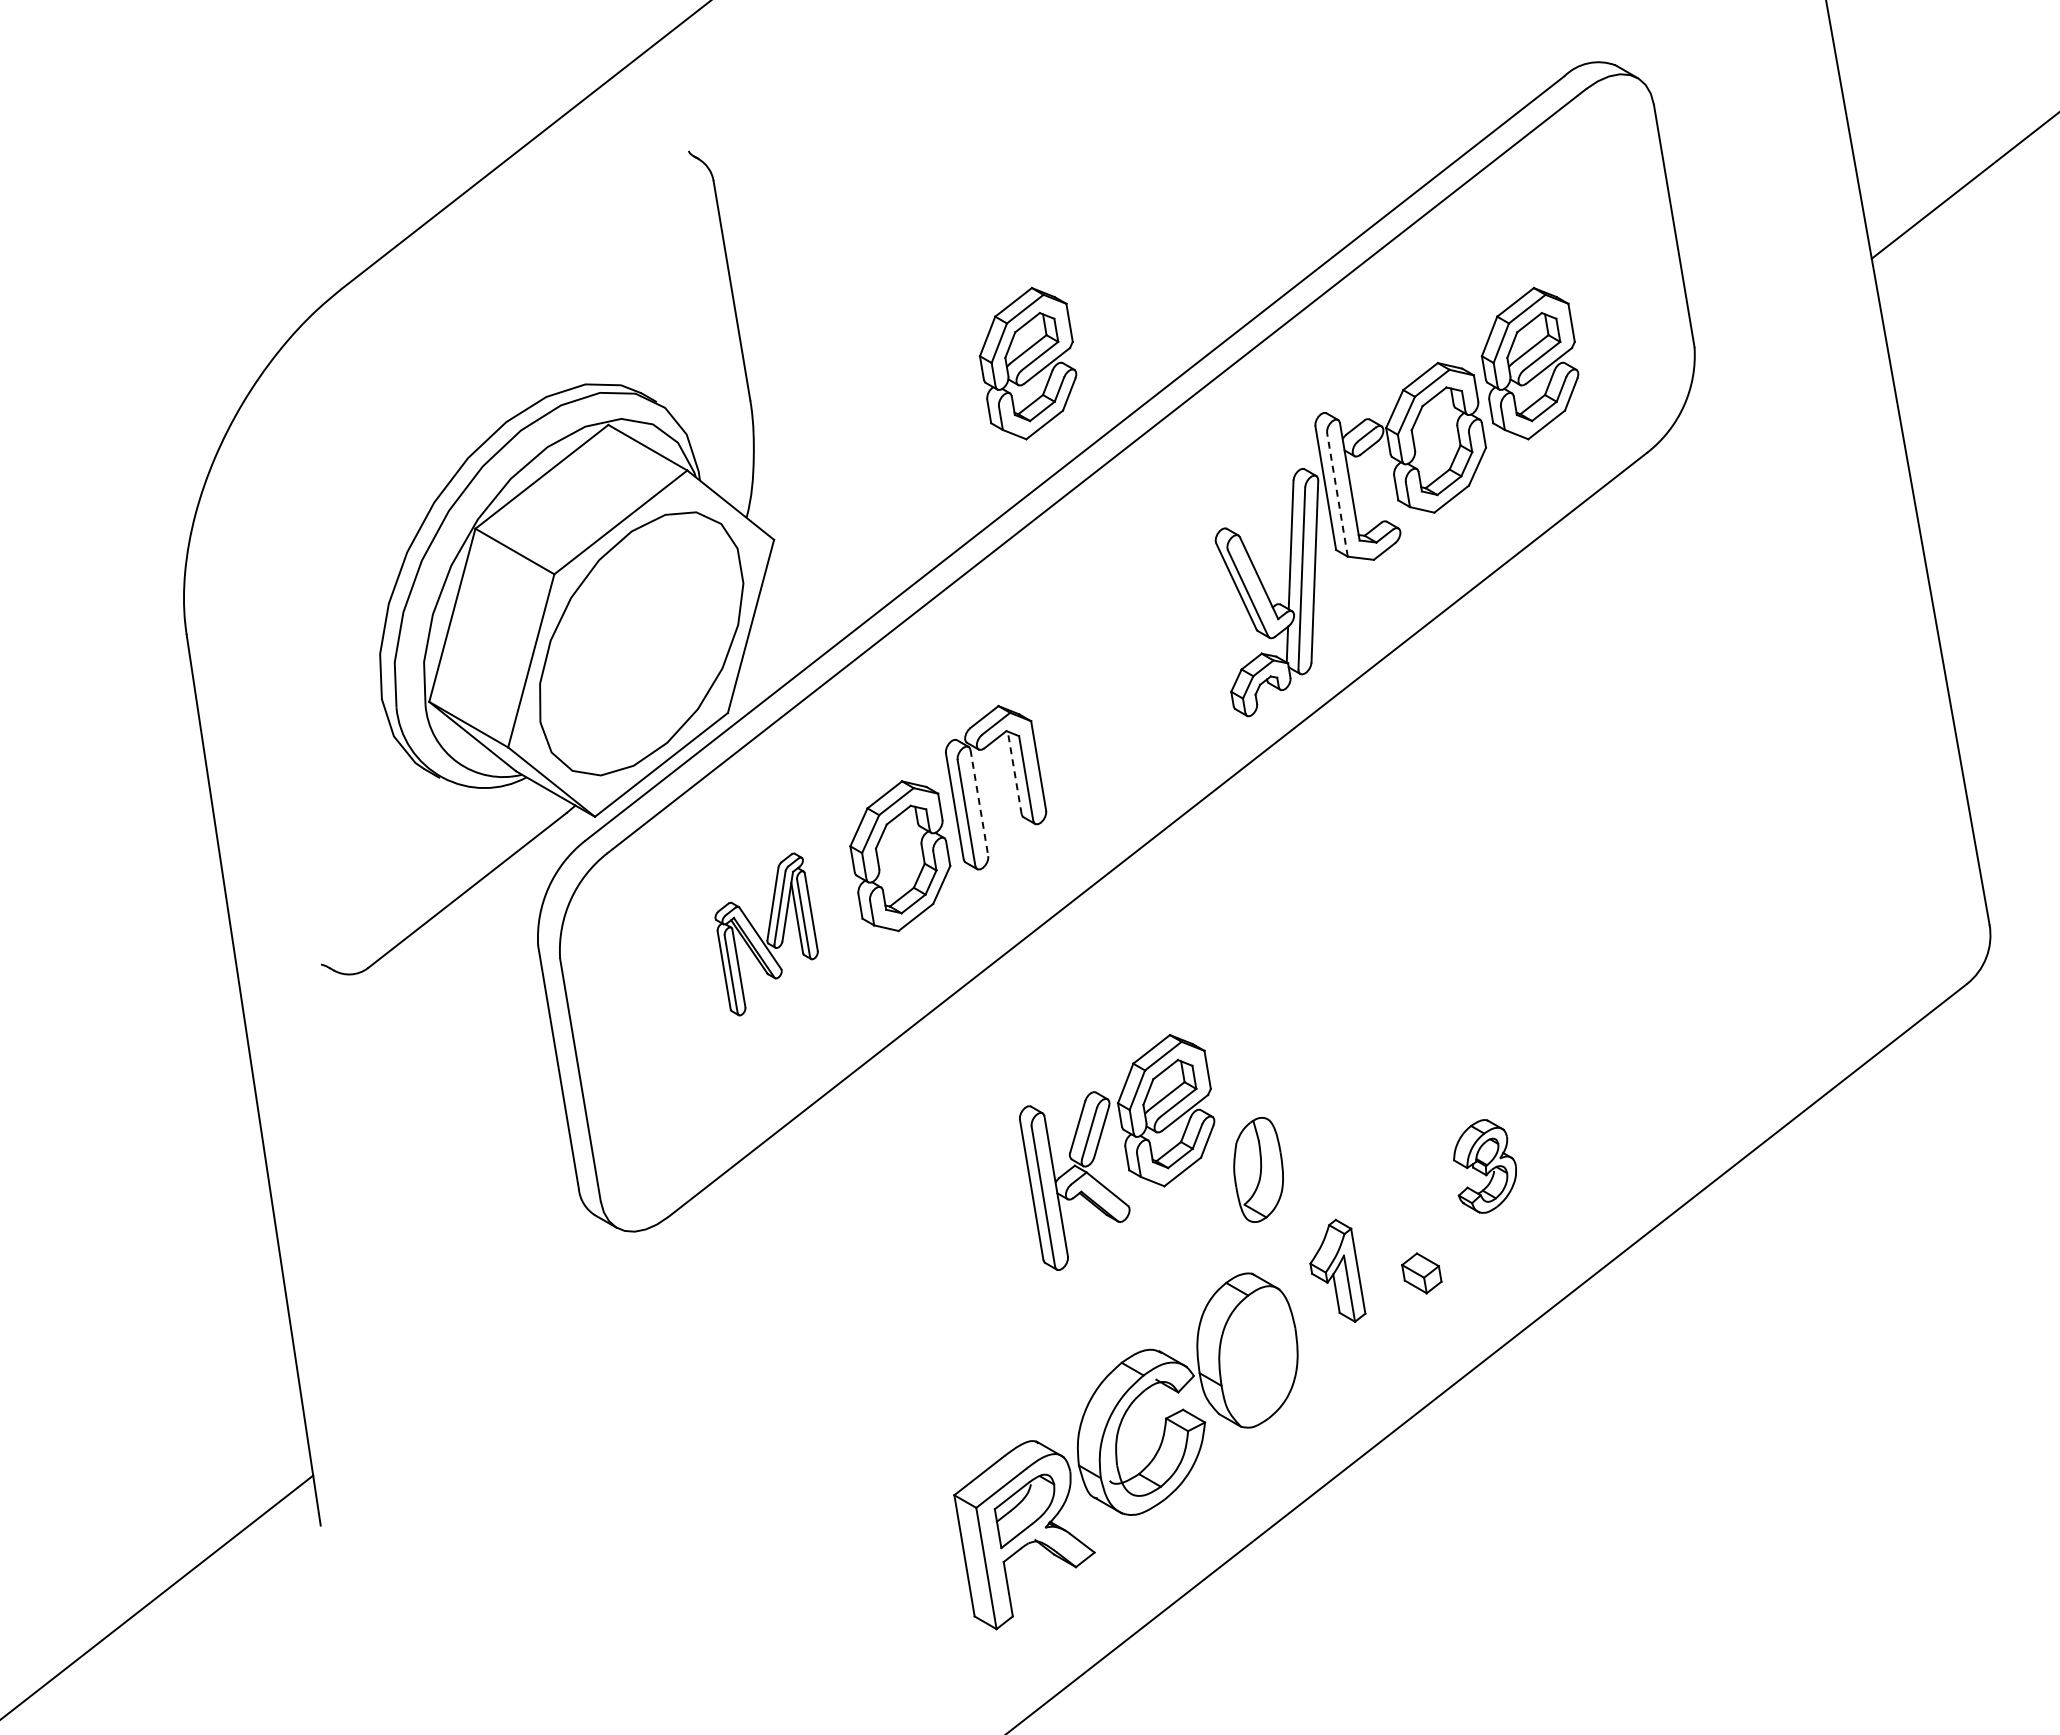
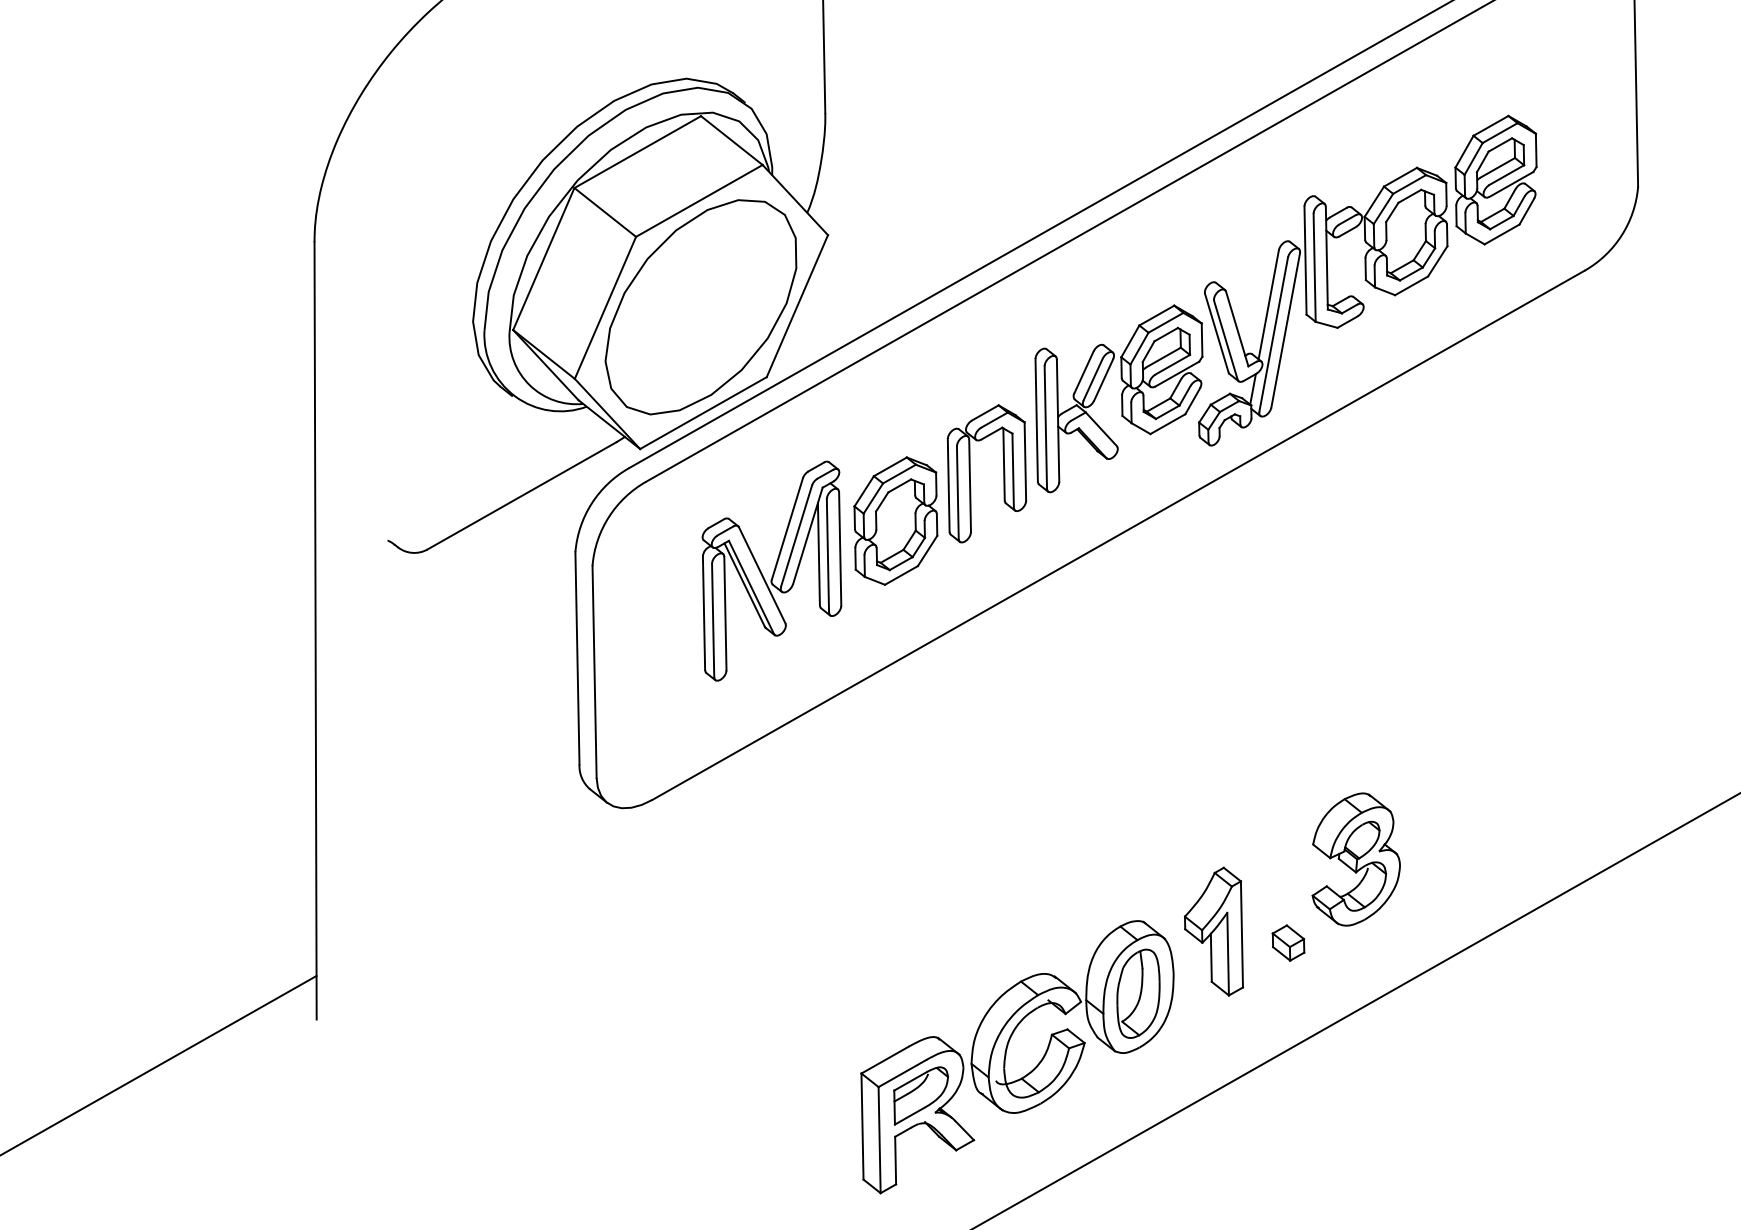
part: (1027, 363) -> (1066, 116), removed
line: (1337, 494) -> (1314, 267), dashed -> solid
line: (1014, 772) -> (1003, 464), dashed -> solid
line: (979, 803) -> (970, 486), dashed -> solid
part: (766, 934) -> (771, 571), size x1.67
part: (1124, 1149) -> (1121, 397), moved
part: (1484, 1166) -> (1355, 859), size x1.67
part: (1258, 1169) -> (1138, 993), moved
part: (1337, 1270) -> (1216, 929), size x1.43

